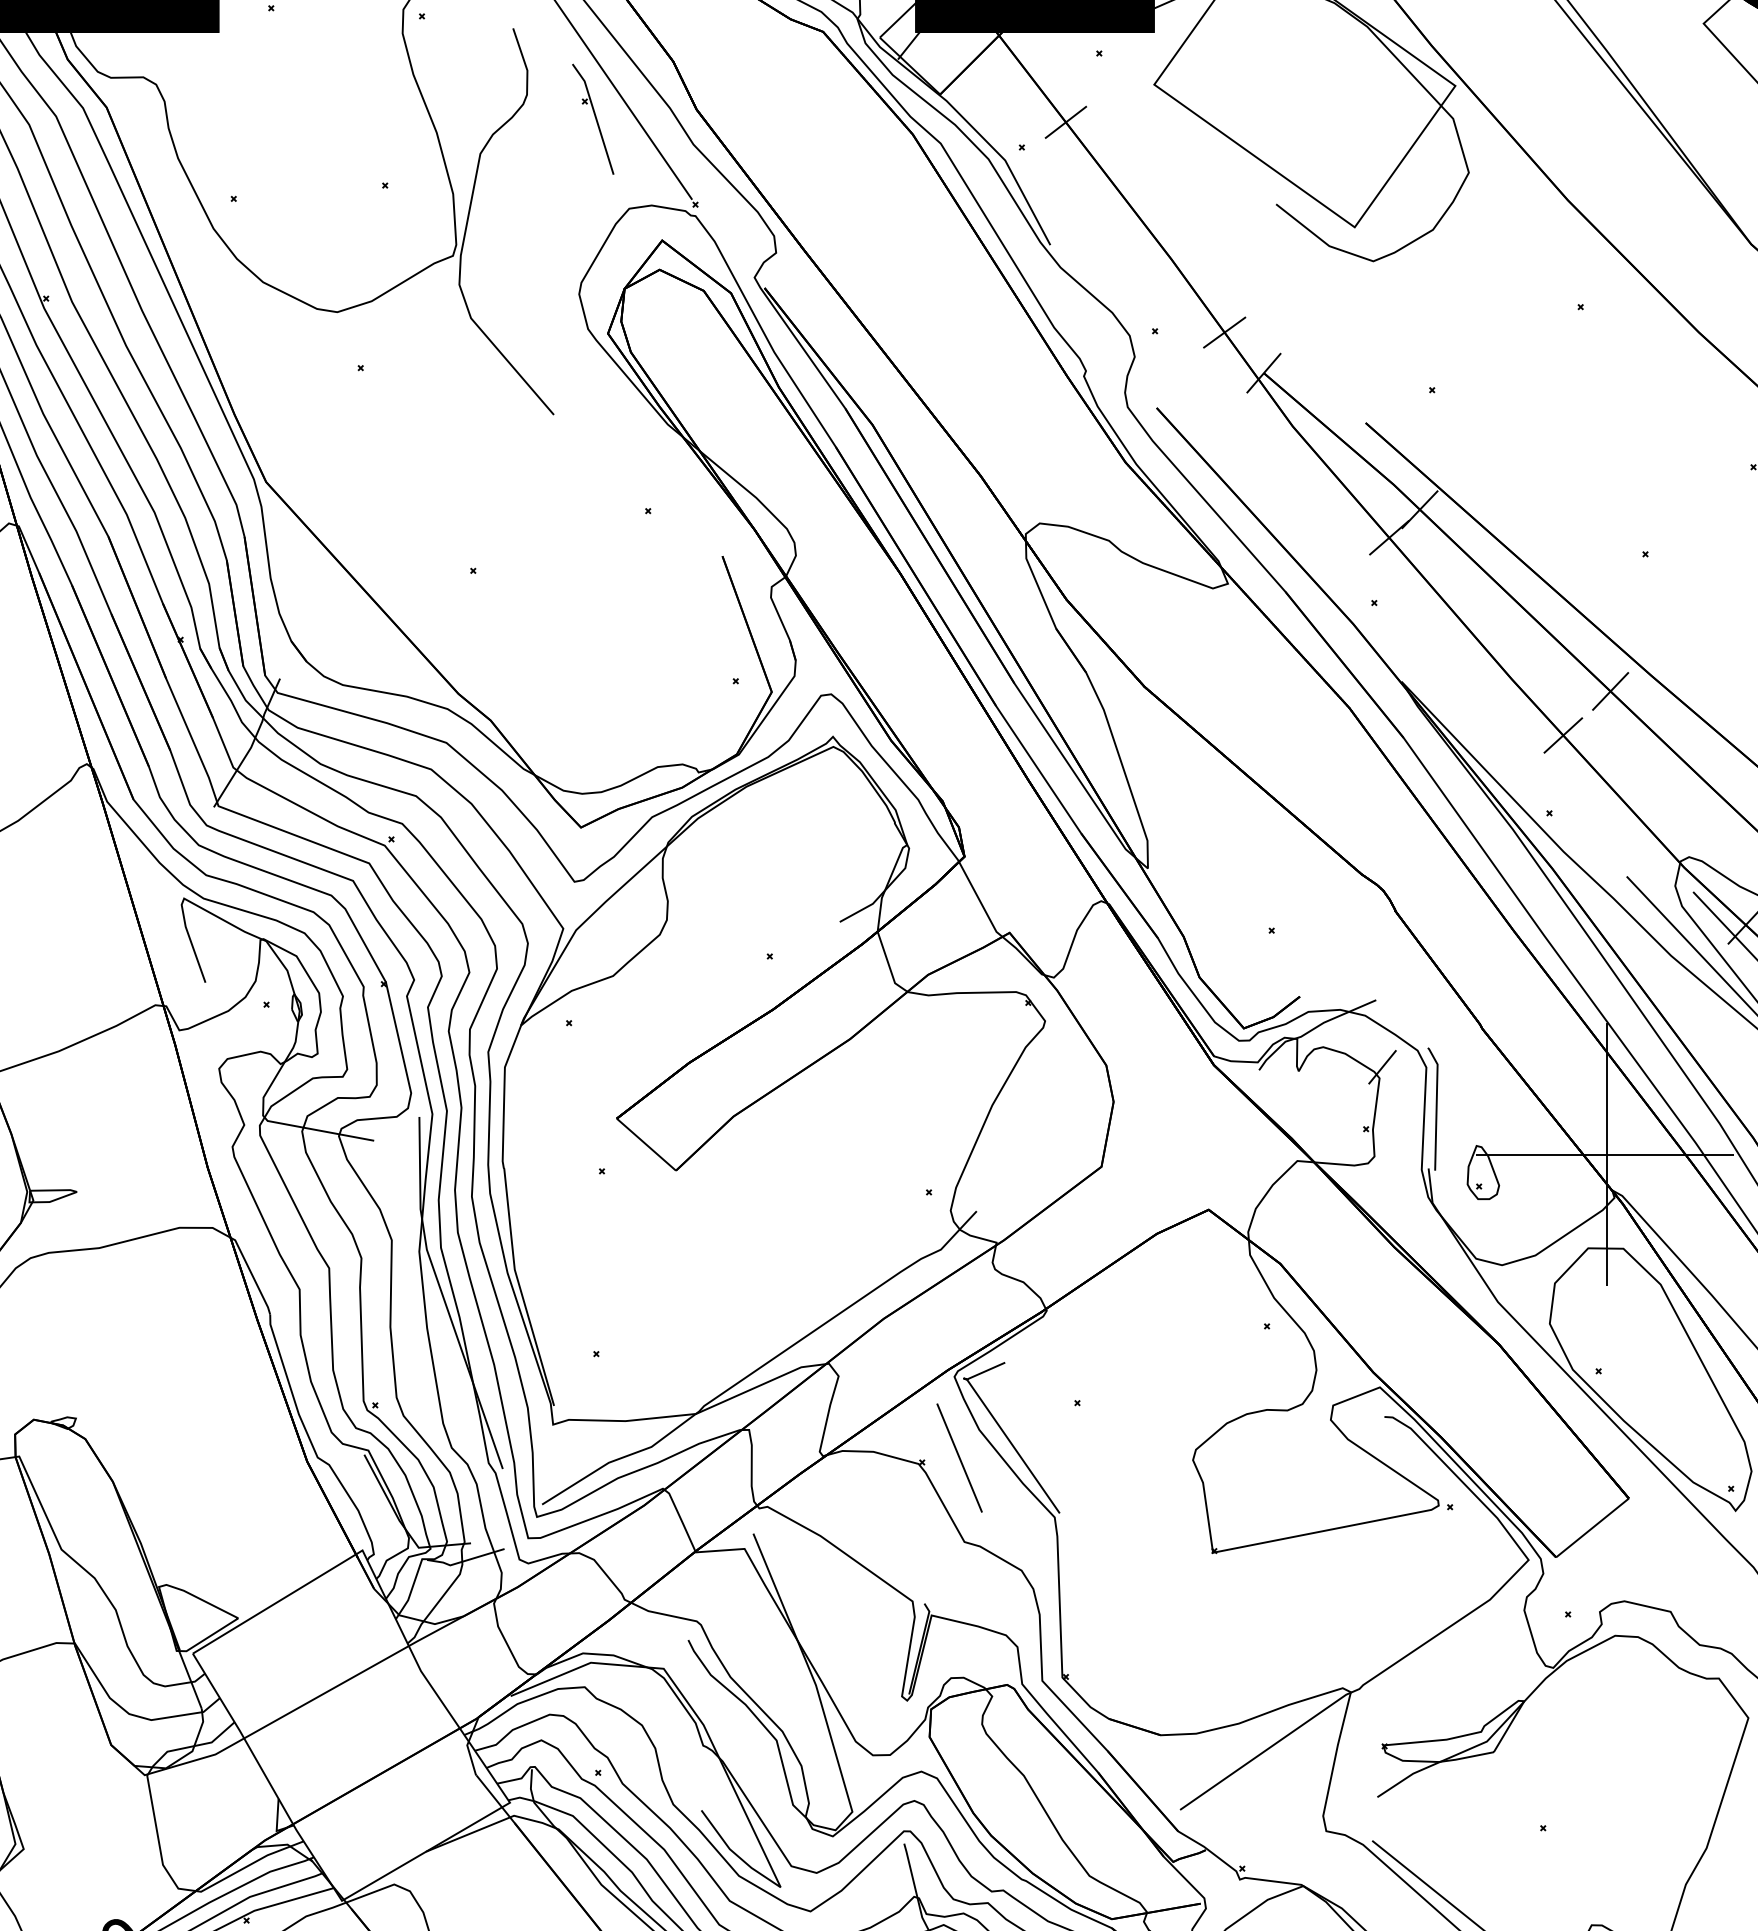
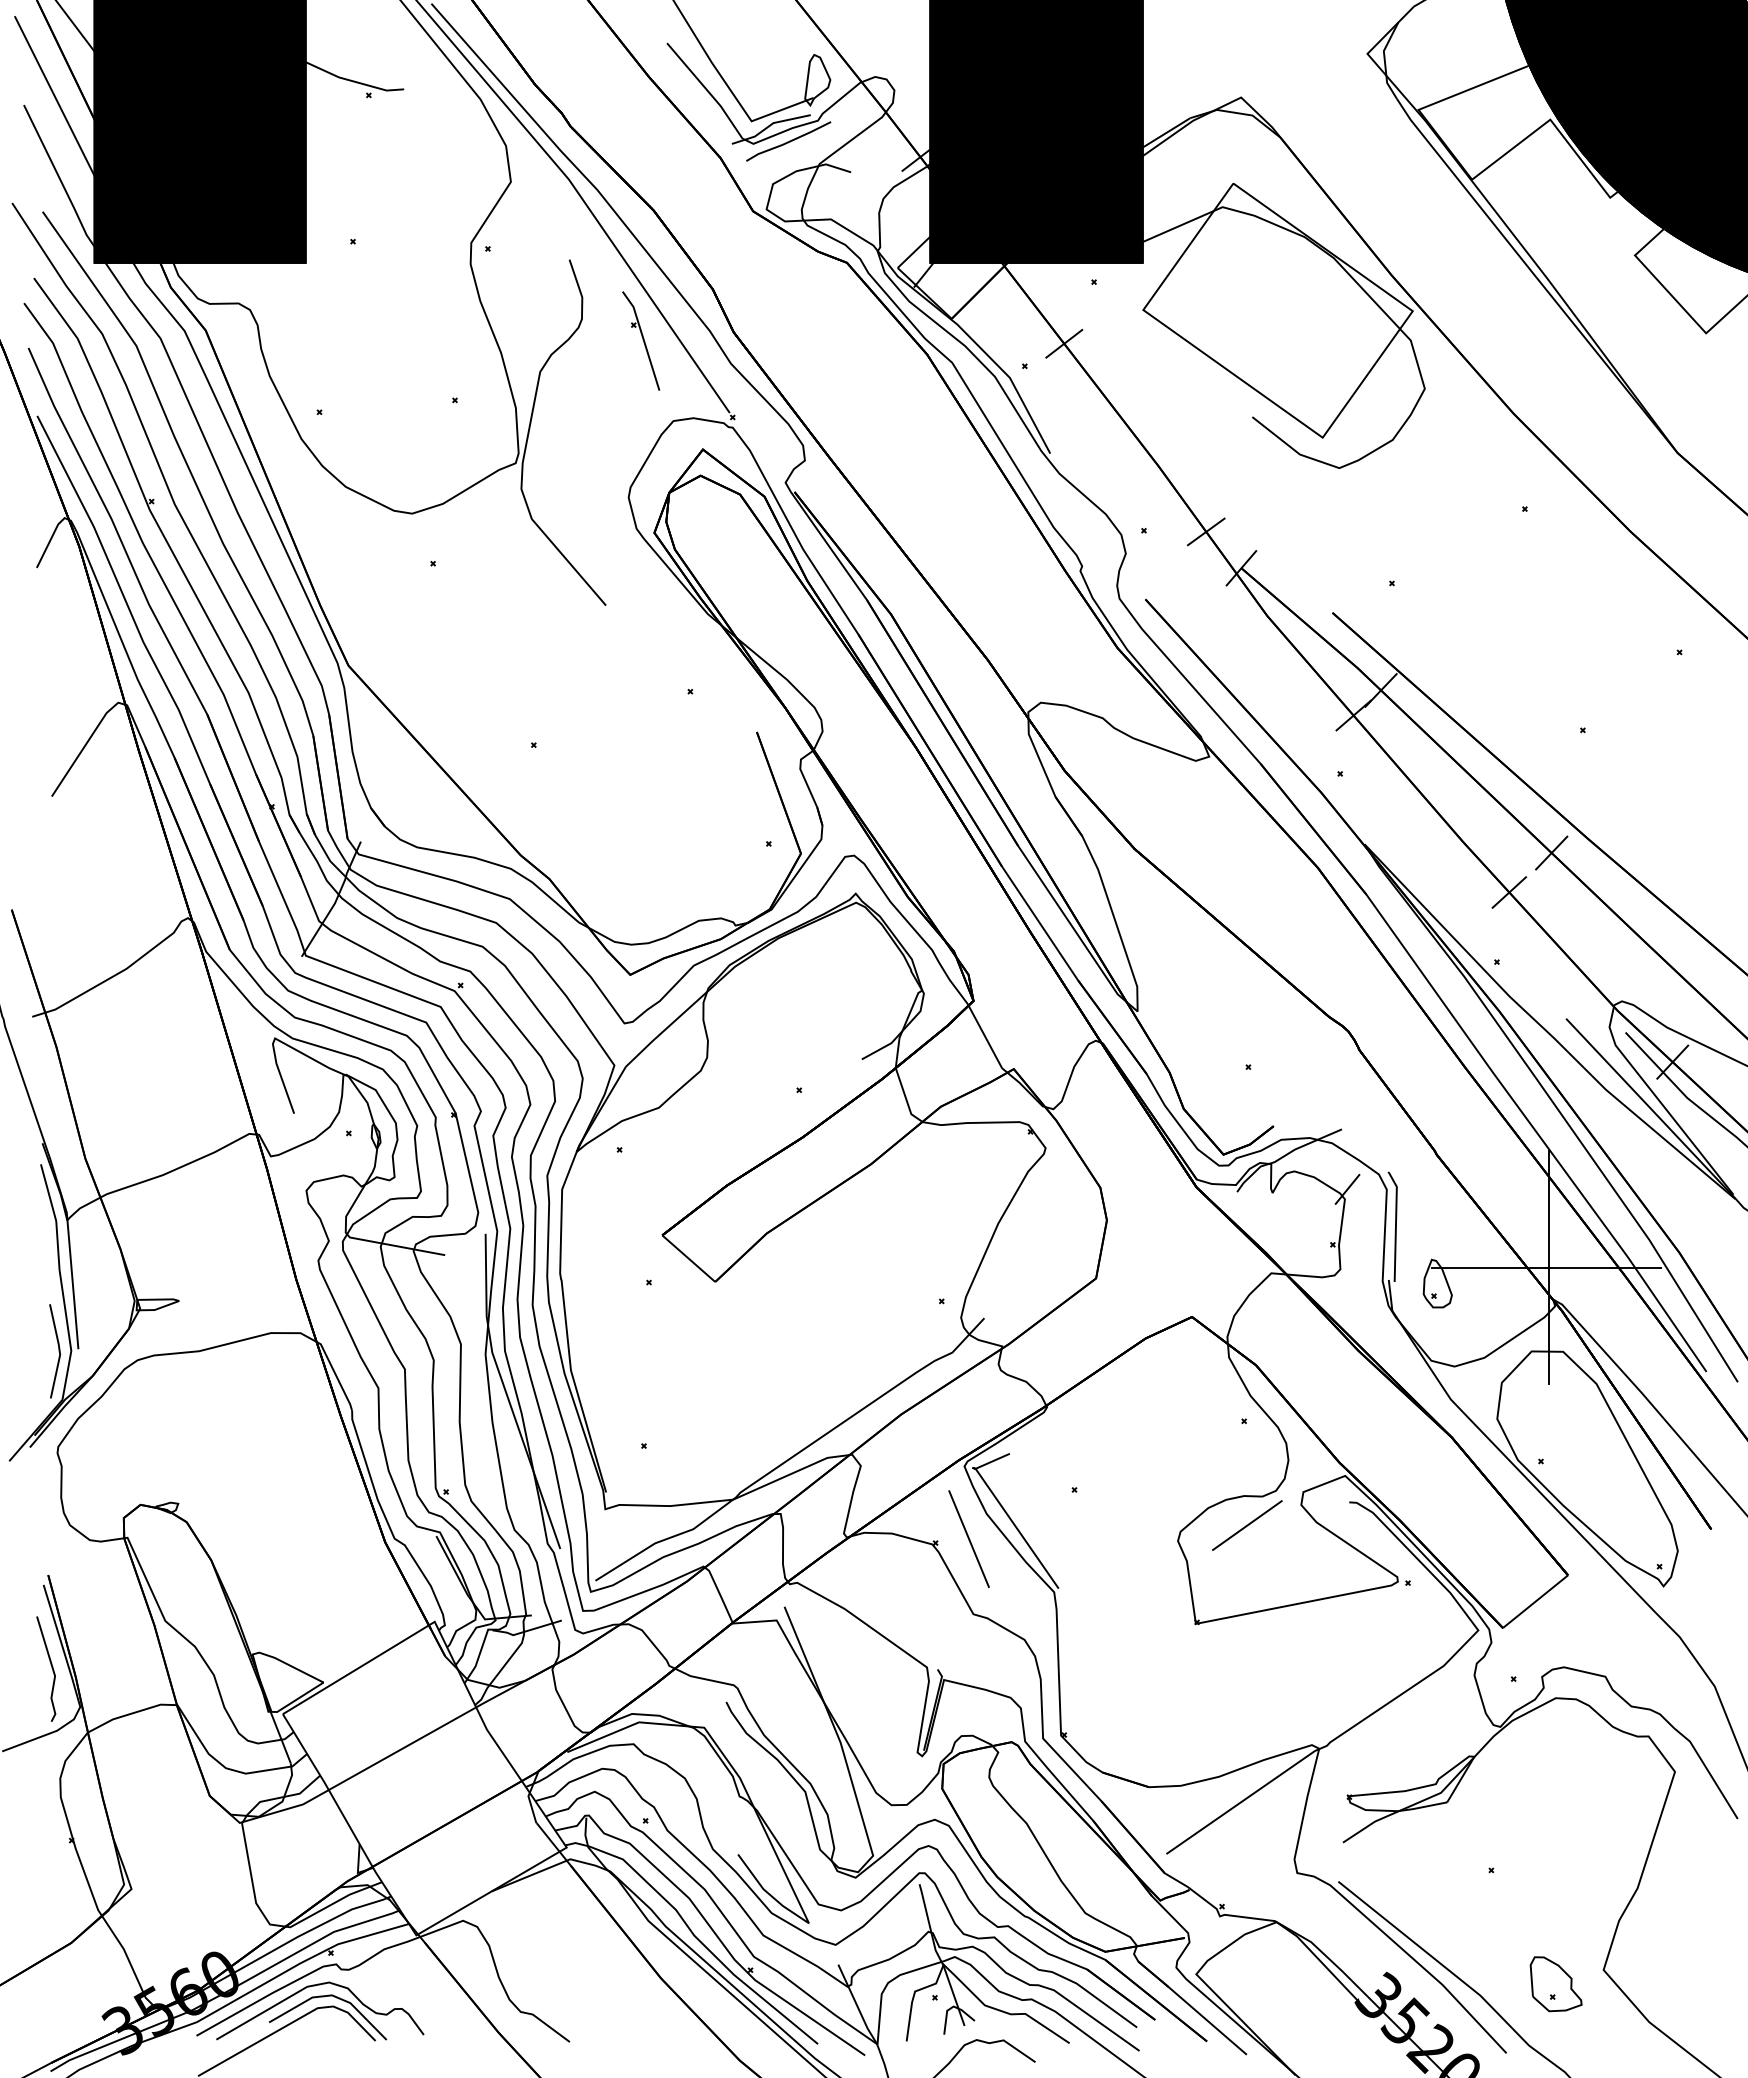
line: (1270, 1442) -> (1247, 1525), added

